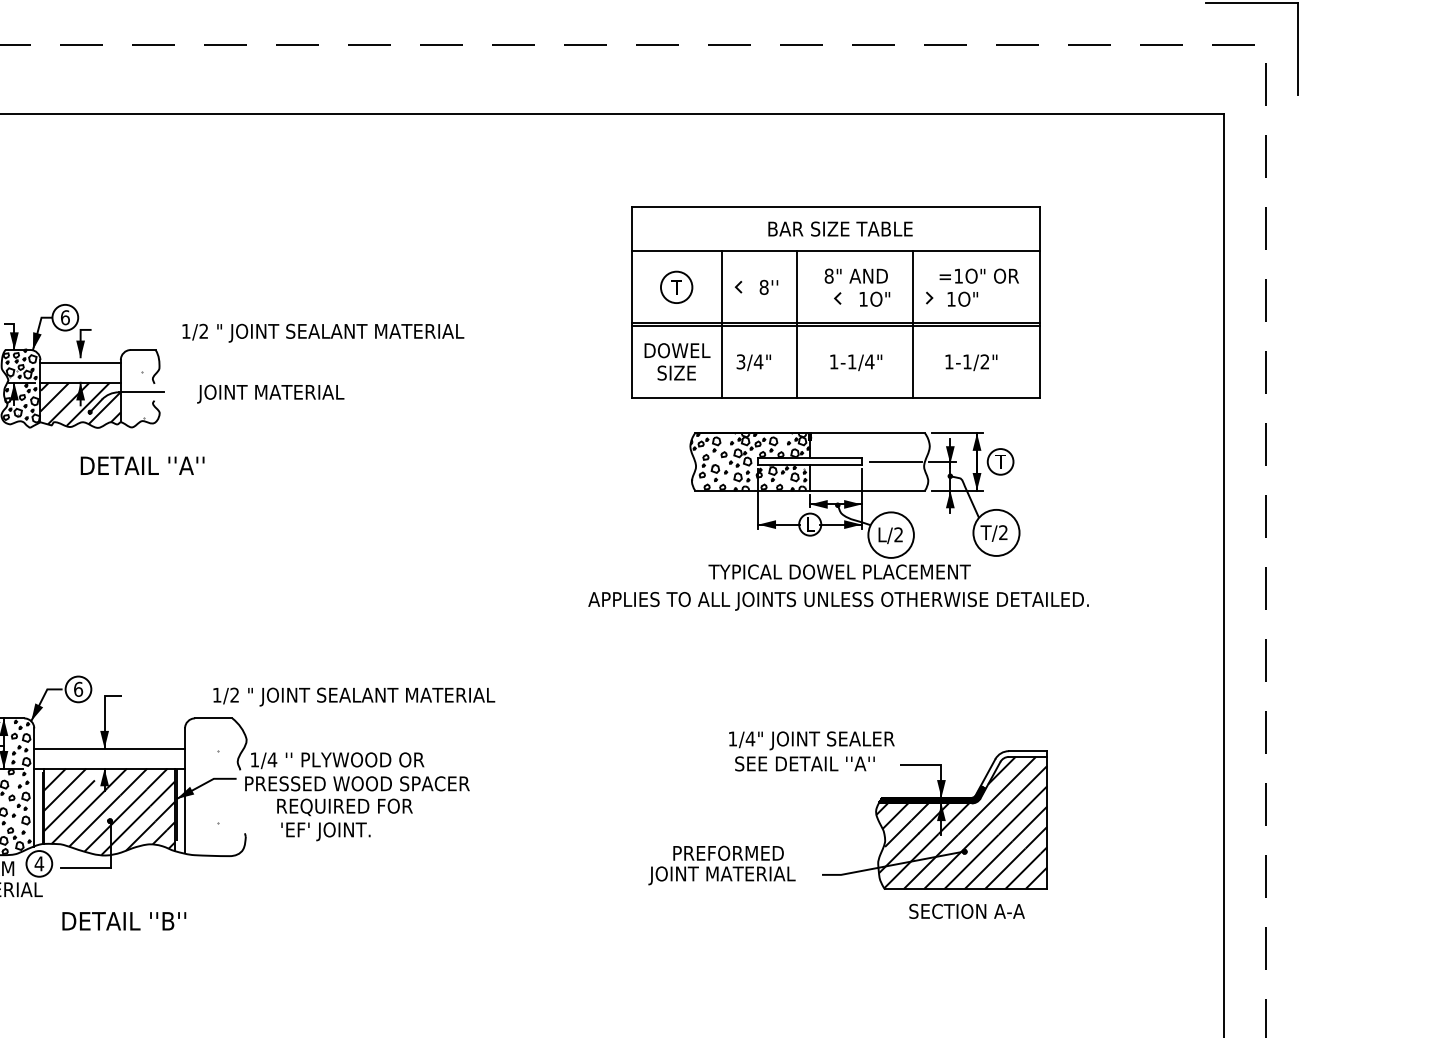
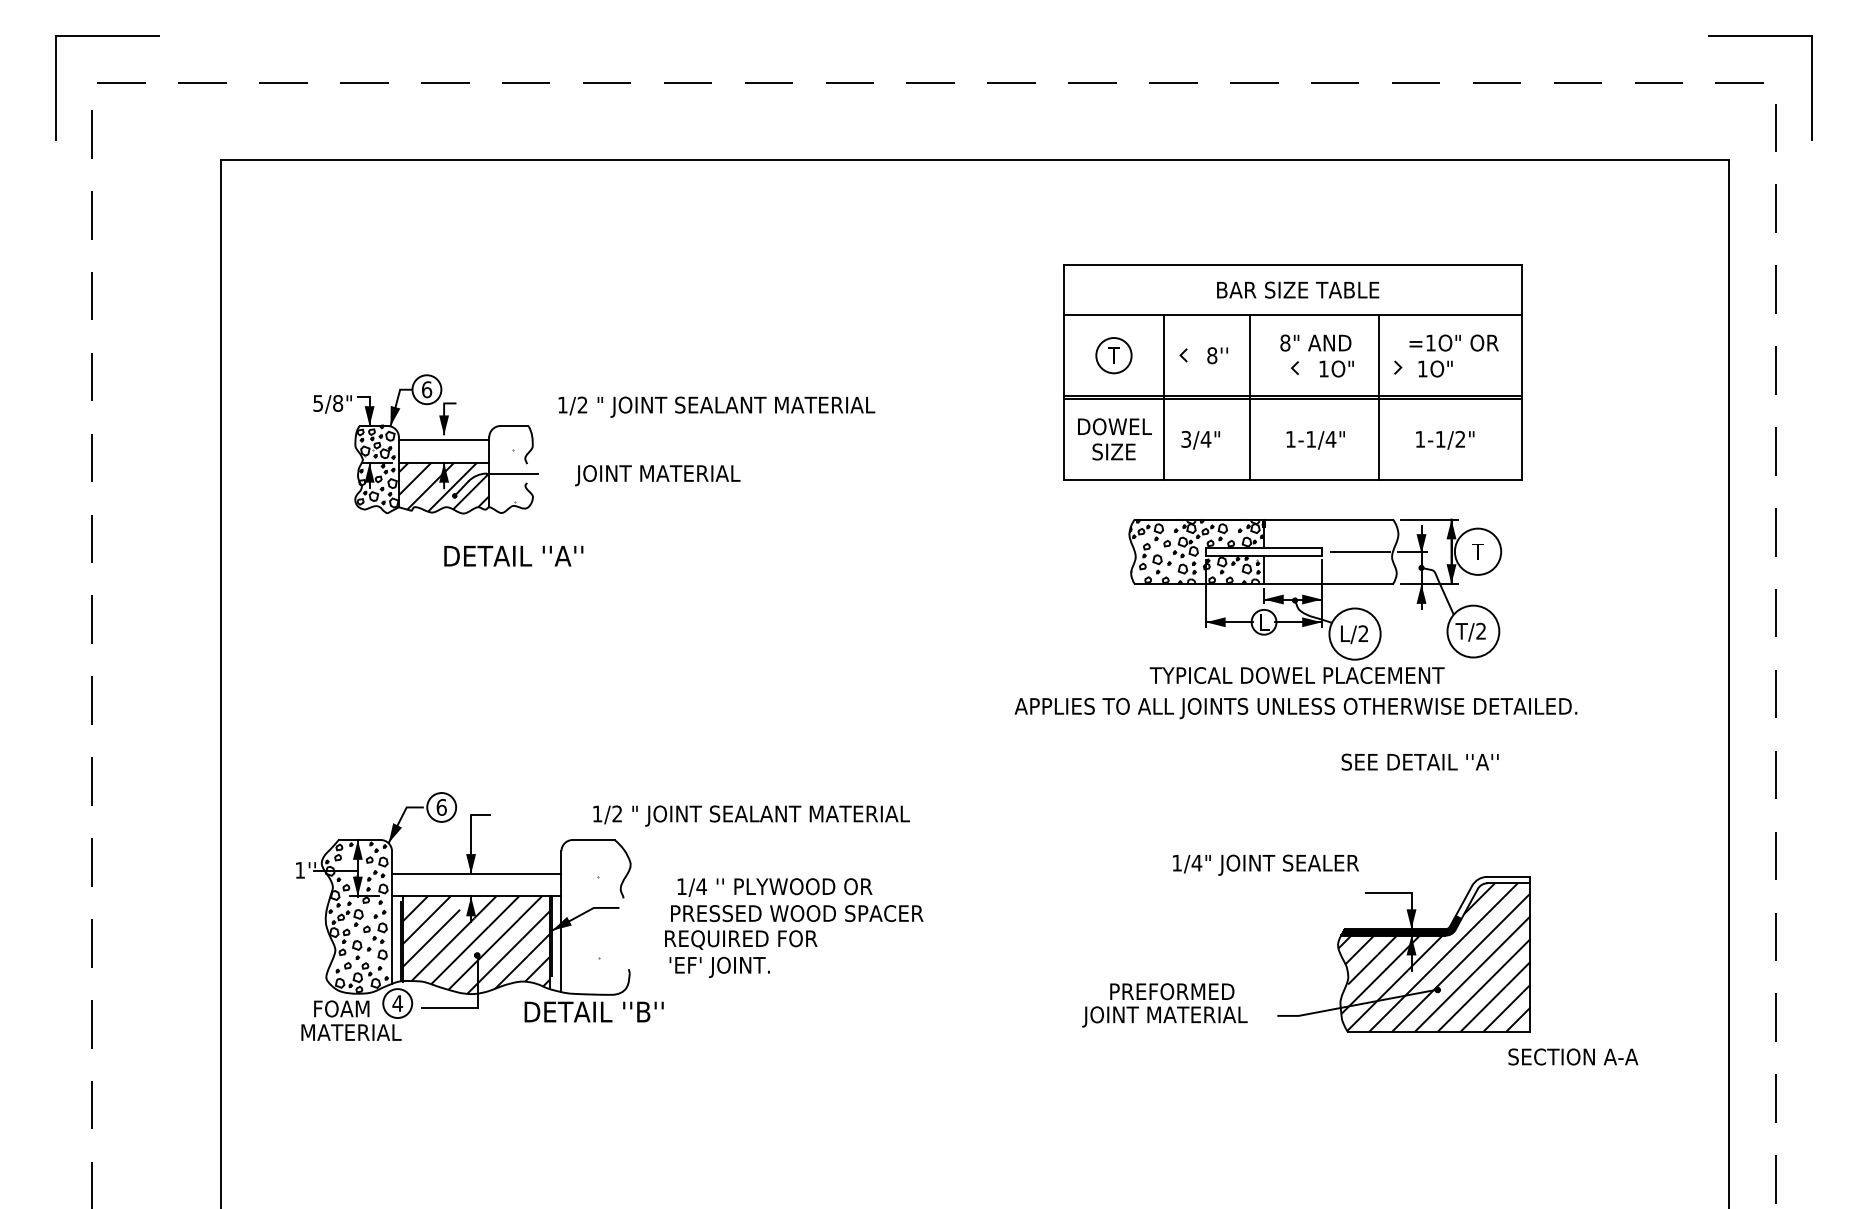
circle: (1000, 461) -> (1477, 551), size x1.6
text: (804, 763) -> (1419, 761), moved
text: (357, 772) -> (797, 900), moved
text: (967, 911) -> (1573, 1056), moved
text: (123, 920) -> (593, 1011), moved

